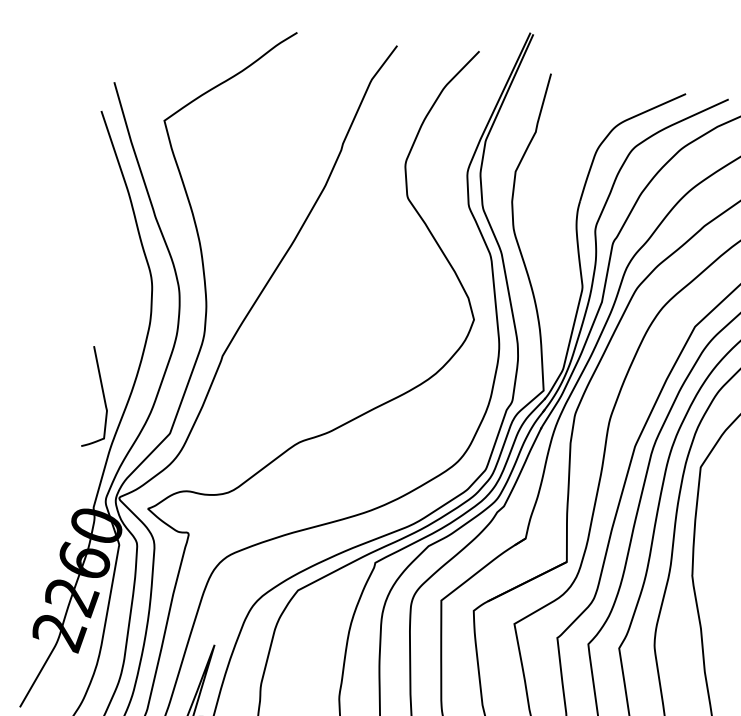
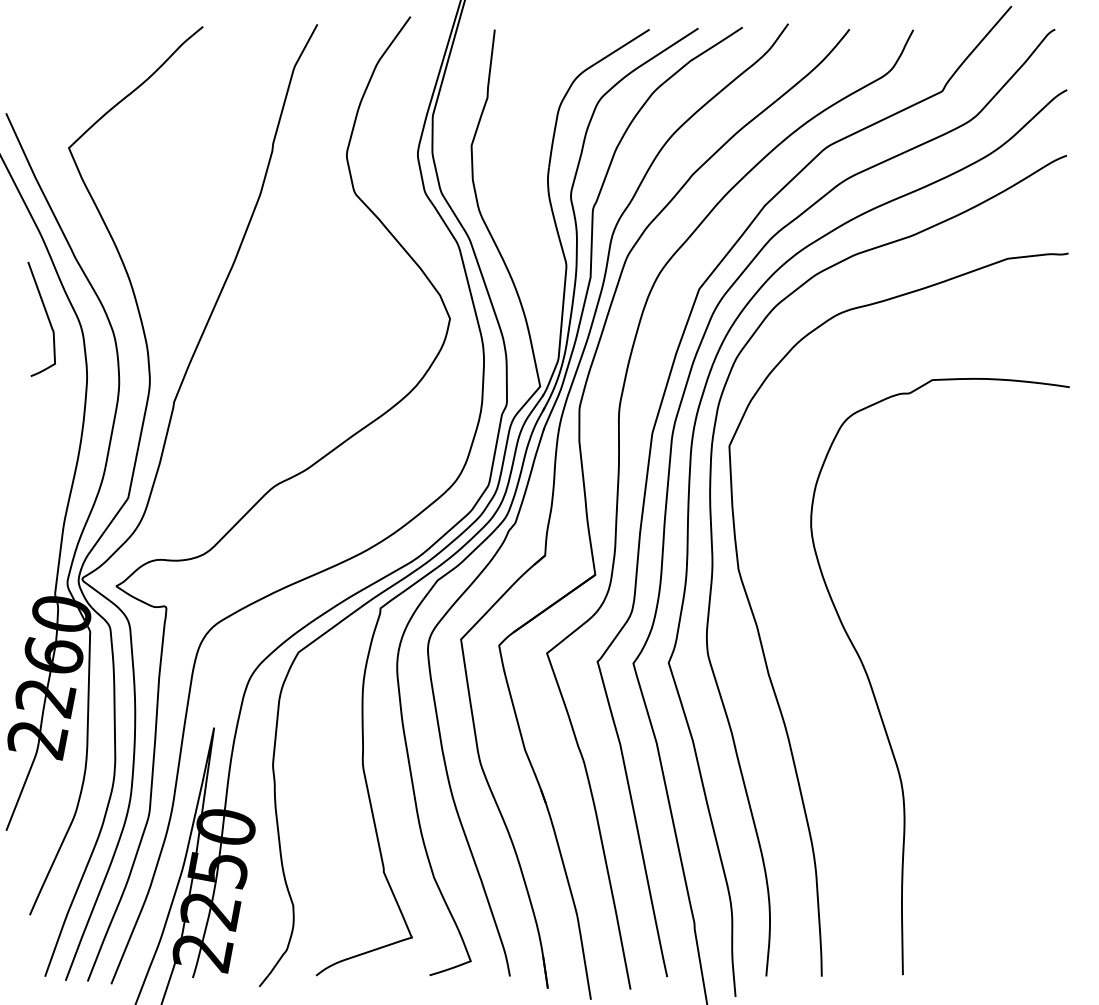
curve: (102, 396) -> (46, 316), moved

